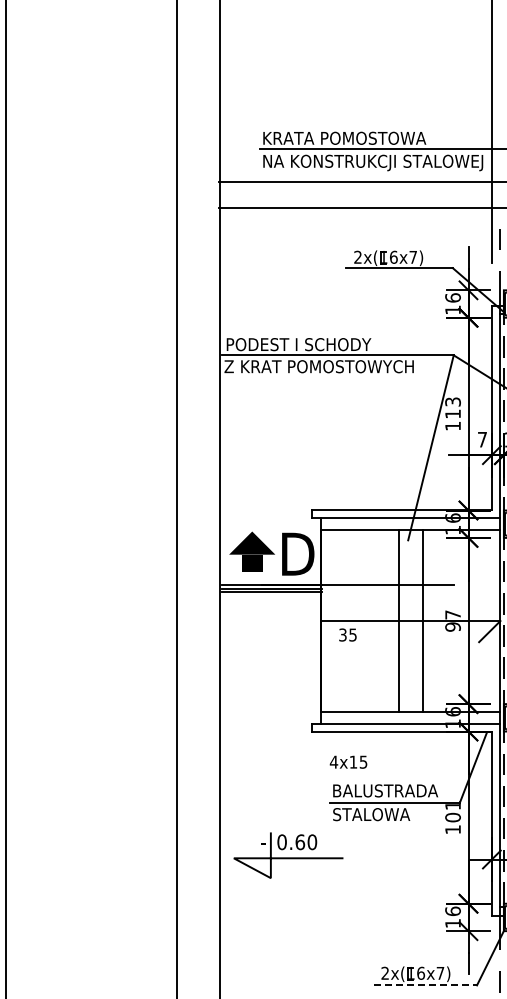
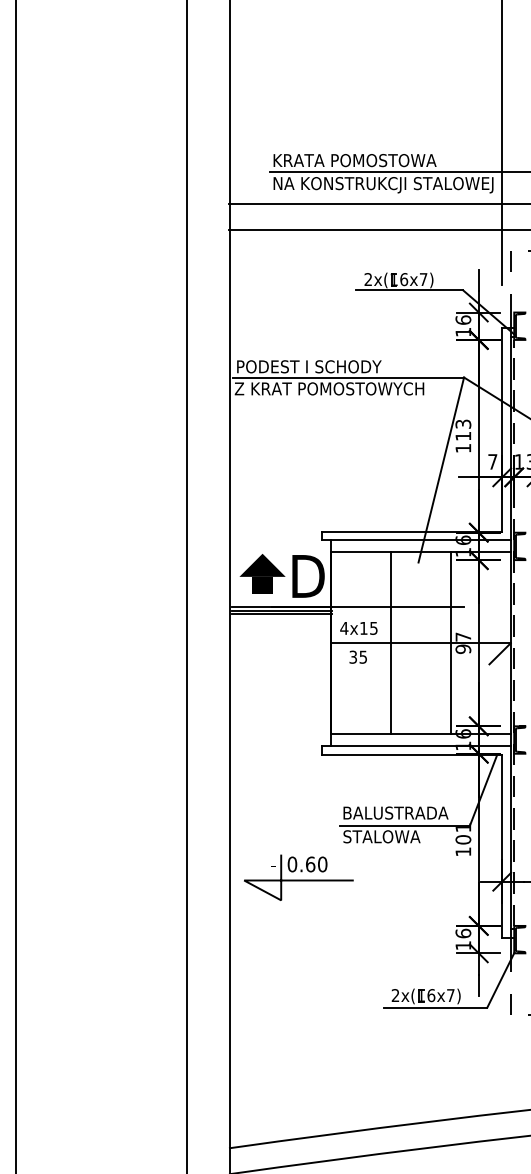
line: (398, 621) -> (390, 643), moved
line: (422, 621) -> (450, 643), moved
text: (348, 762) -> (358, 628), moved
line: (425, 985) -> (435, 1007), dashed -> solid

